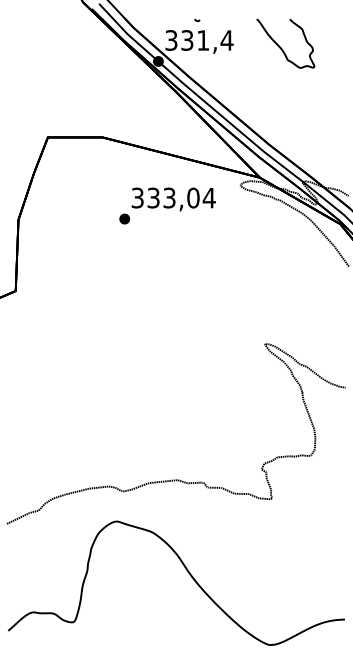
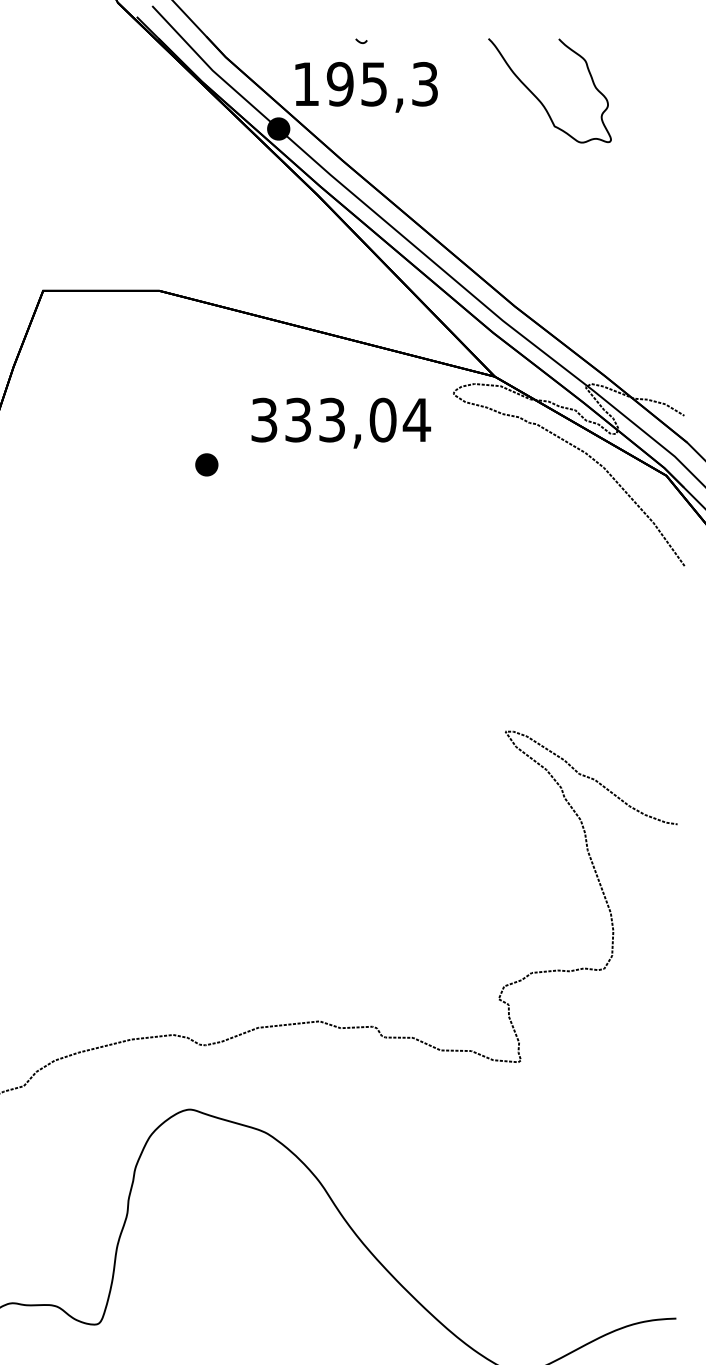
text: (199, 40) -> (366, 84), 331,4 -> 195,3
text: (173, 199) -> (340, 423), moved

